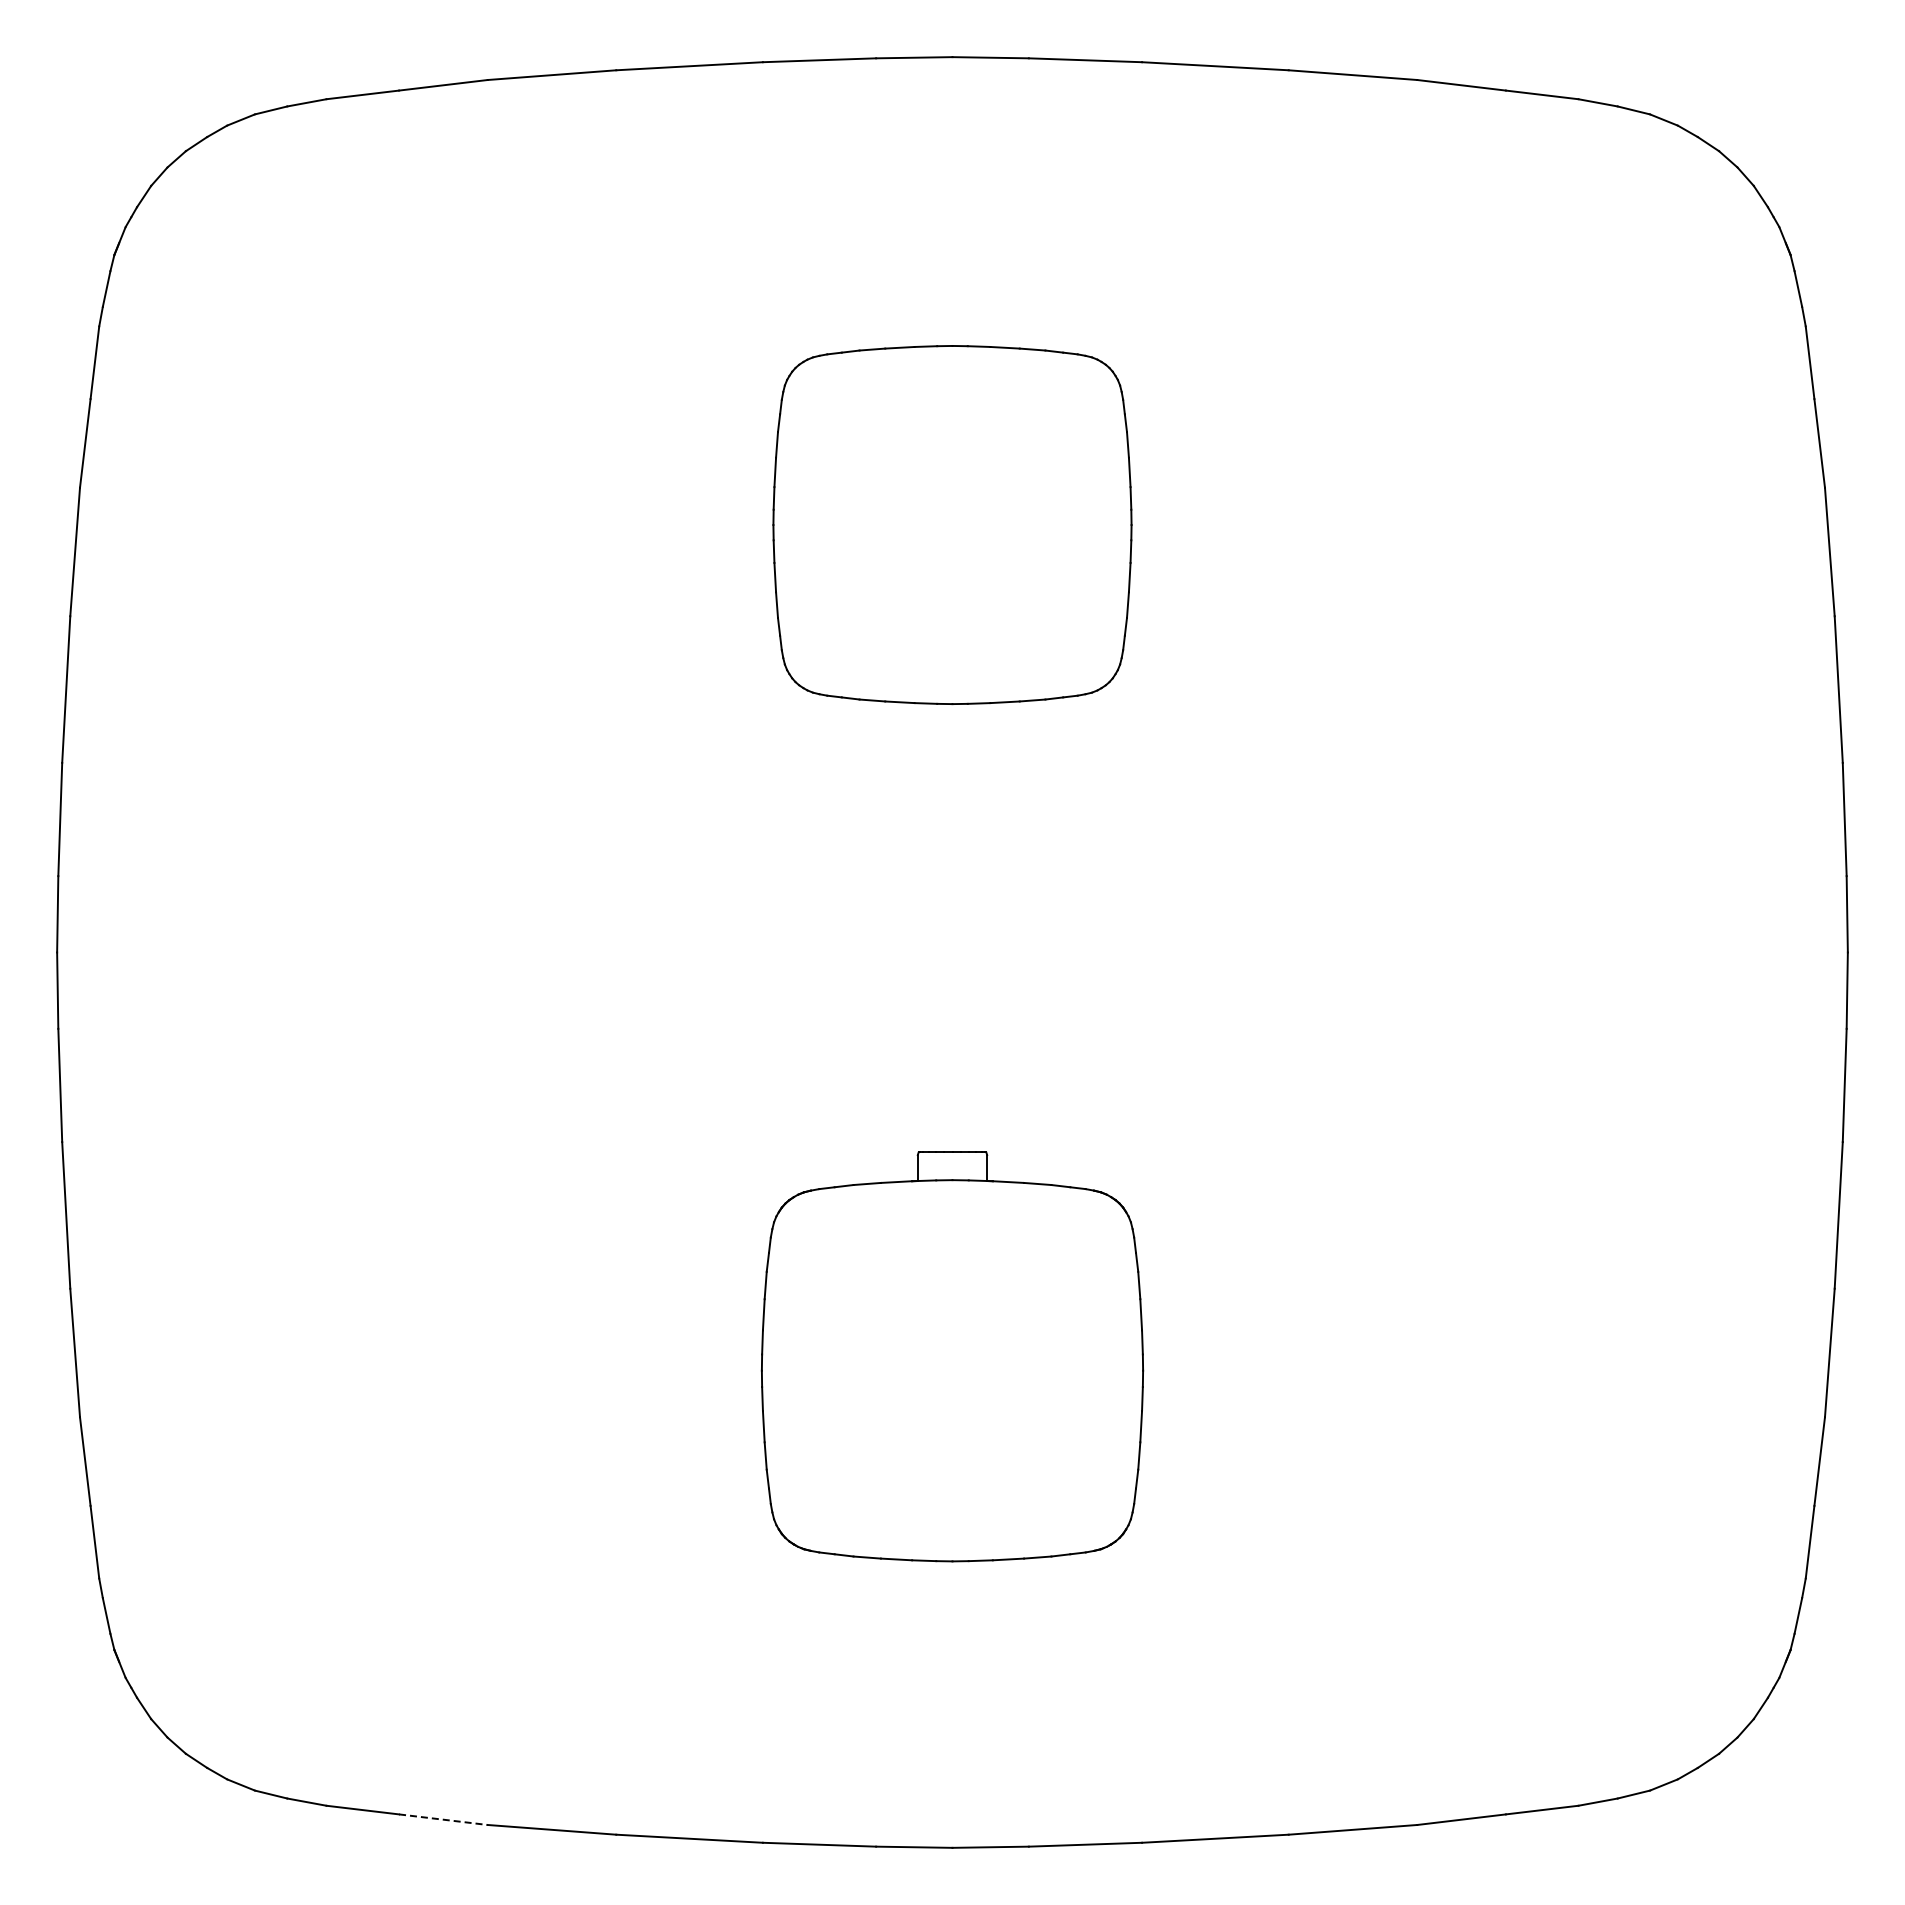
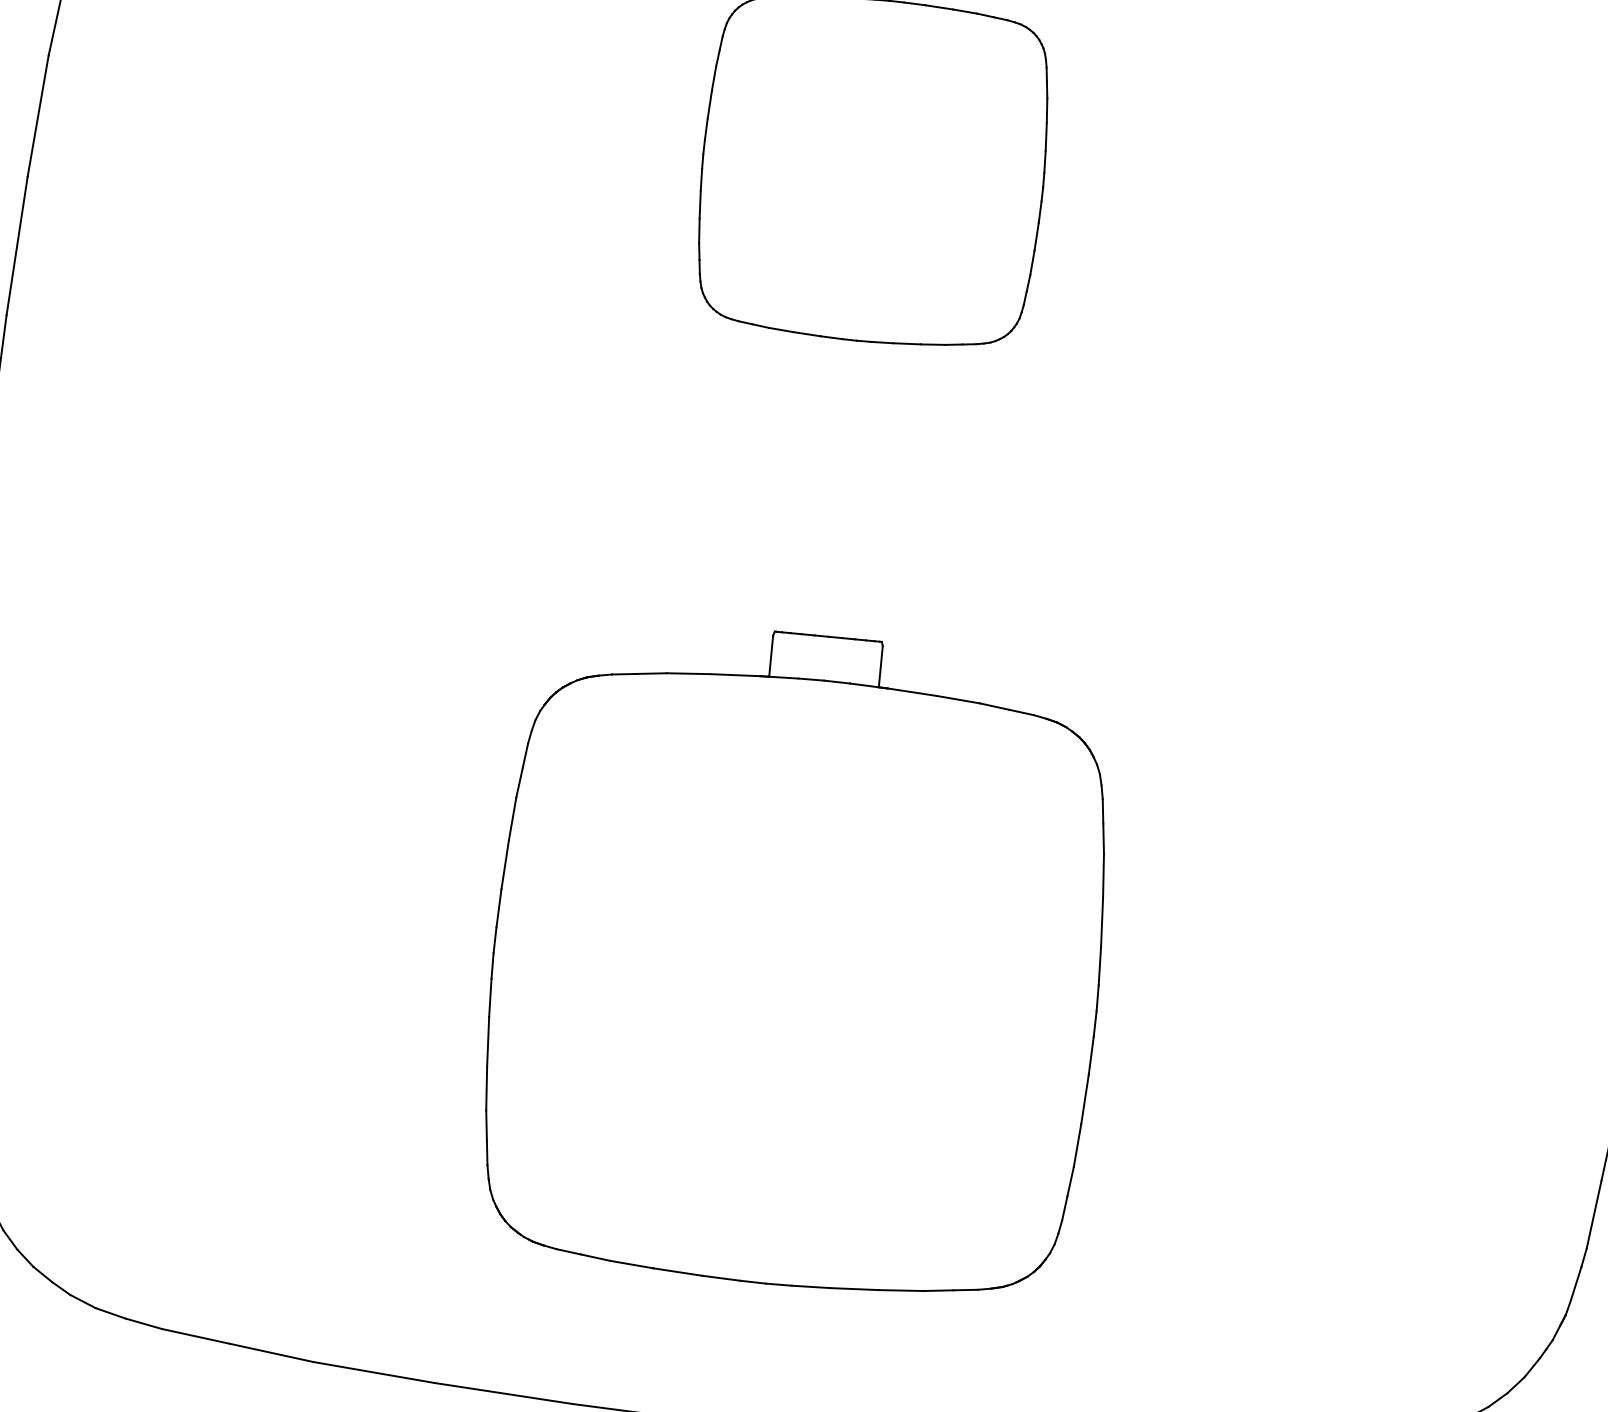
part: (952, 1356) -> (797, 959), size x1.67
line: (443, 1819) -> (271, 1352), dashed -> solid

